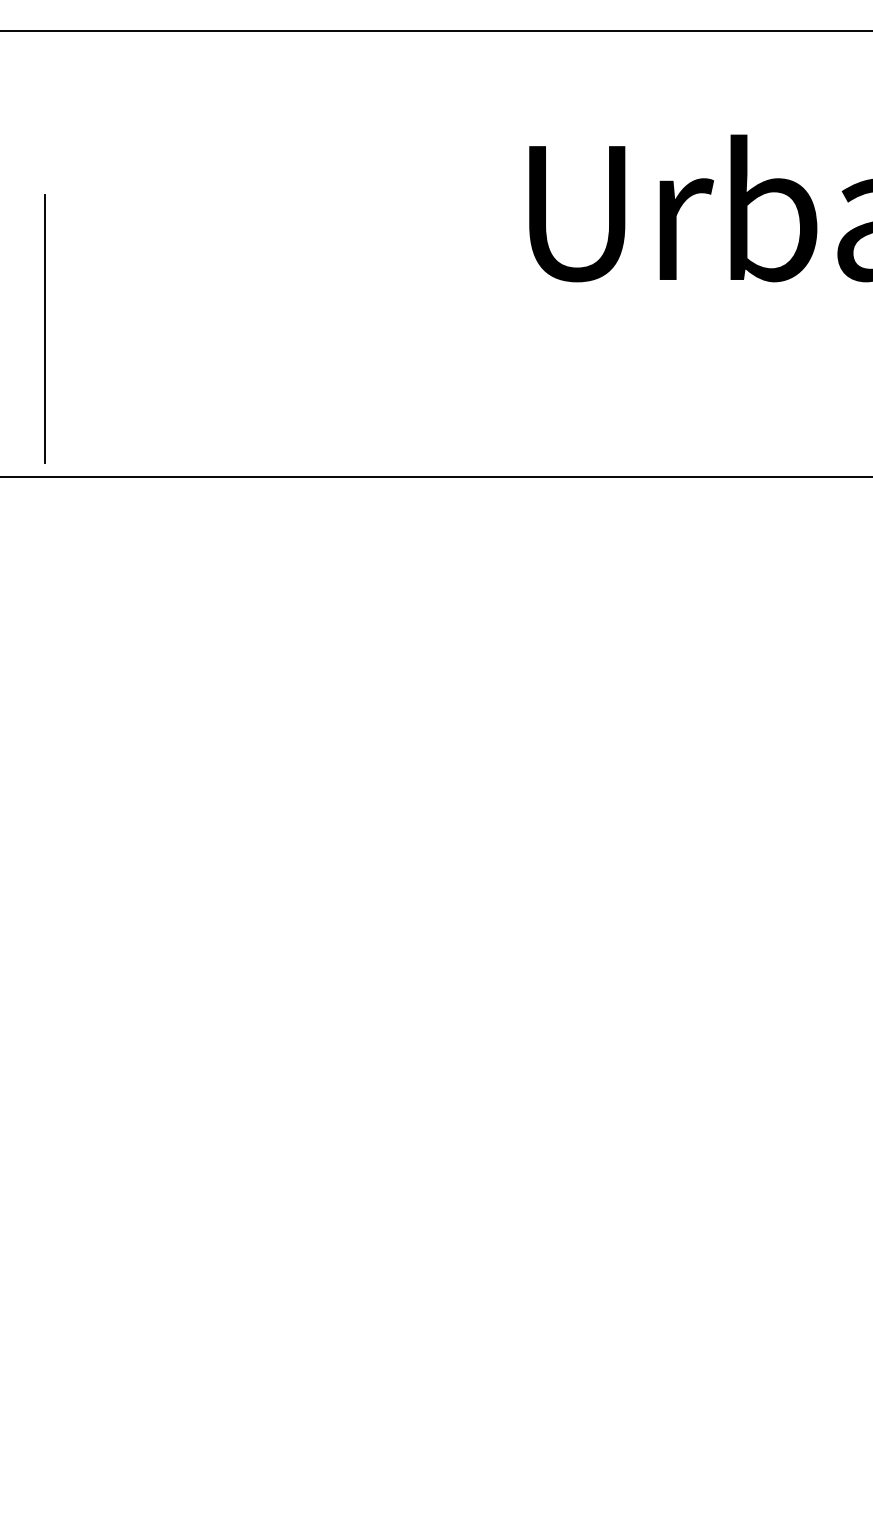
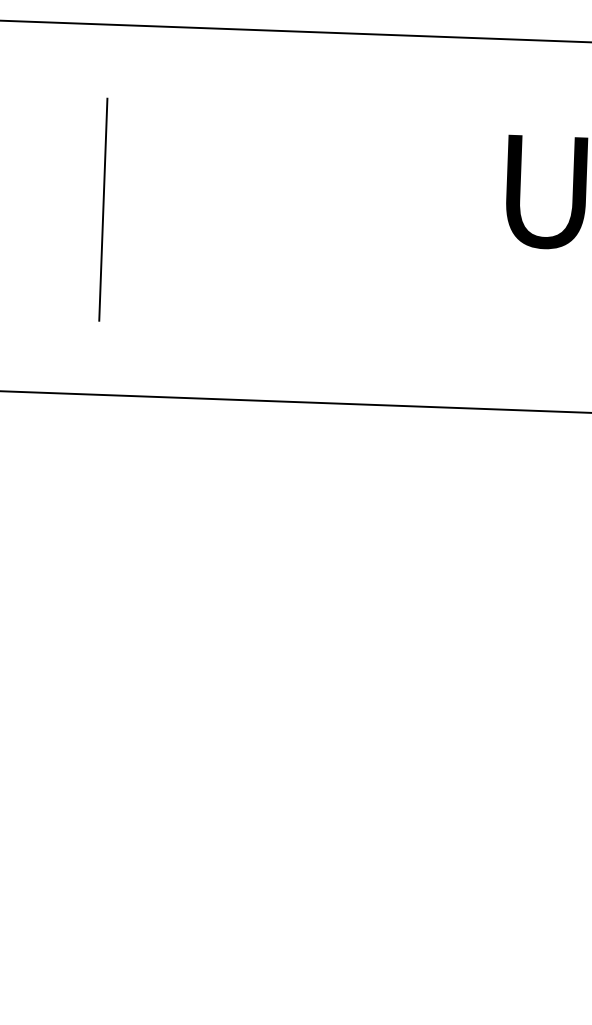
line: (44, 328) -> (103, 209), moved

